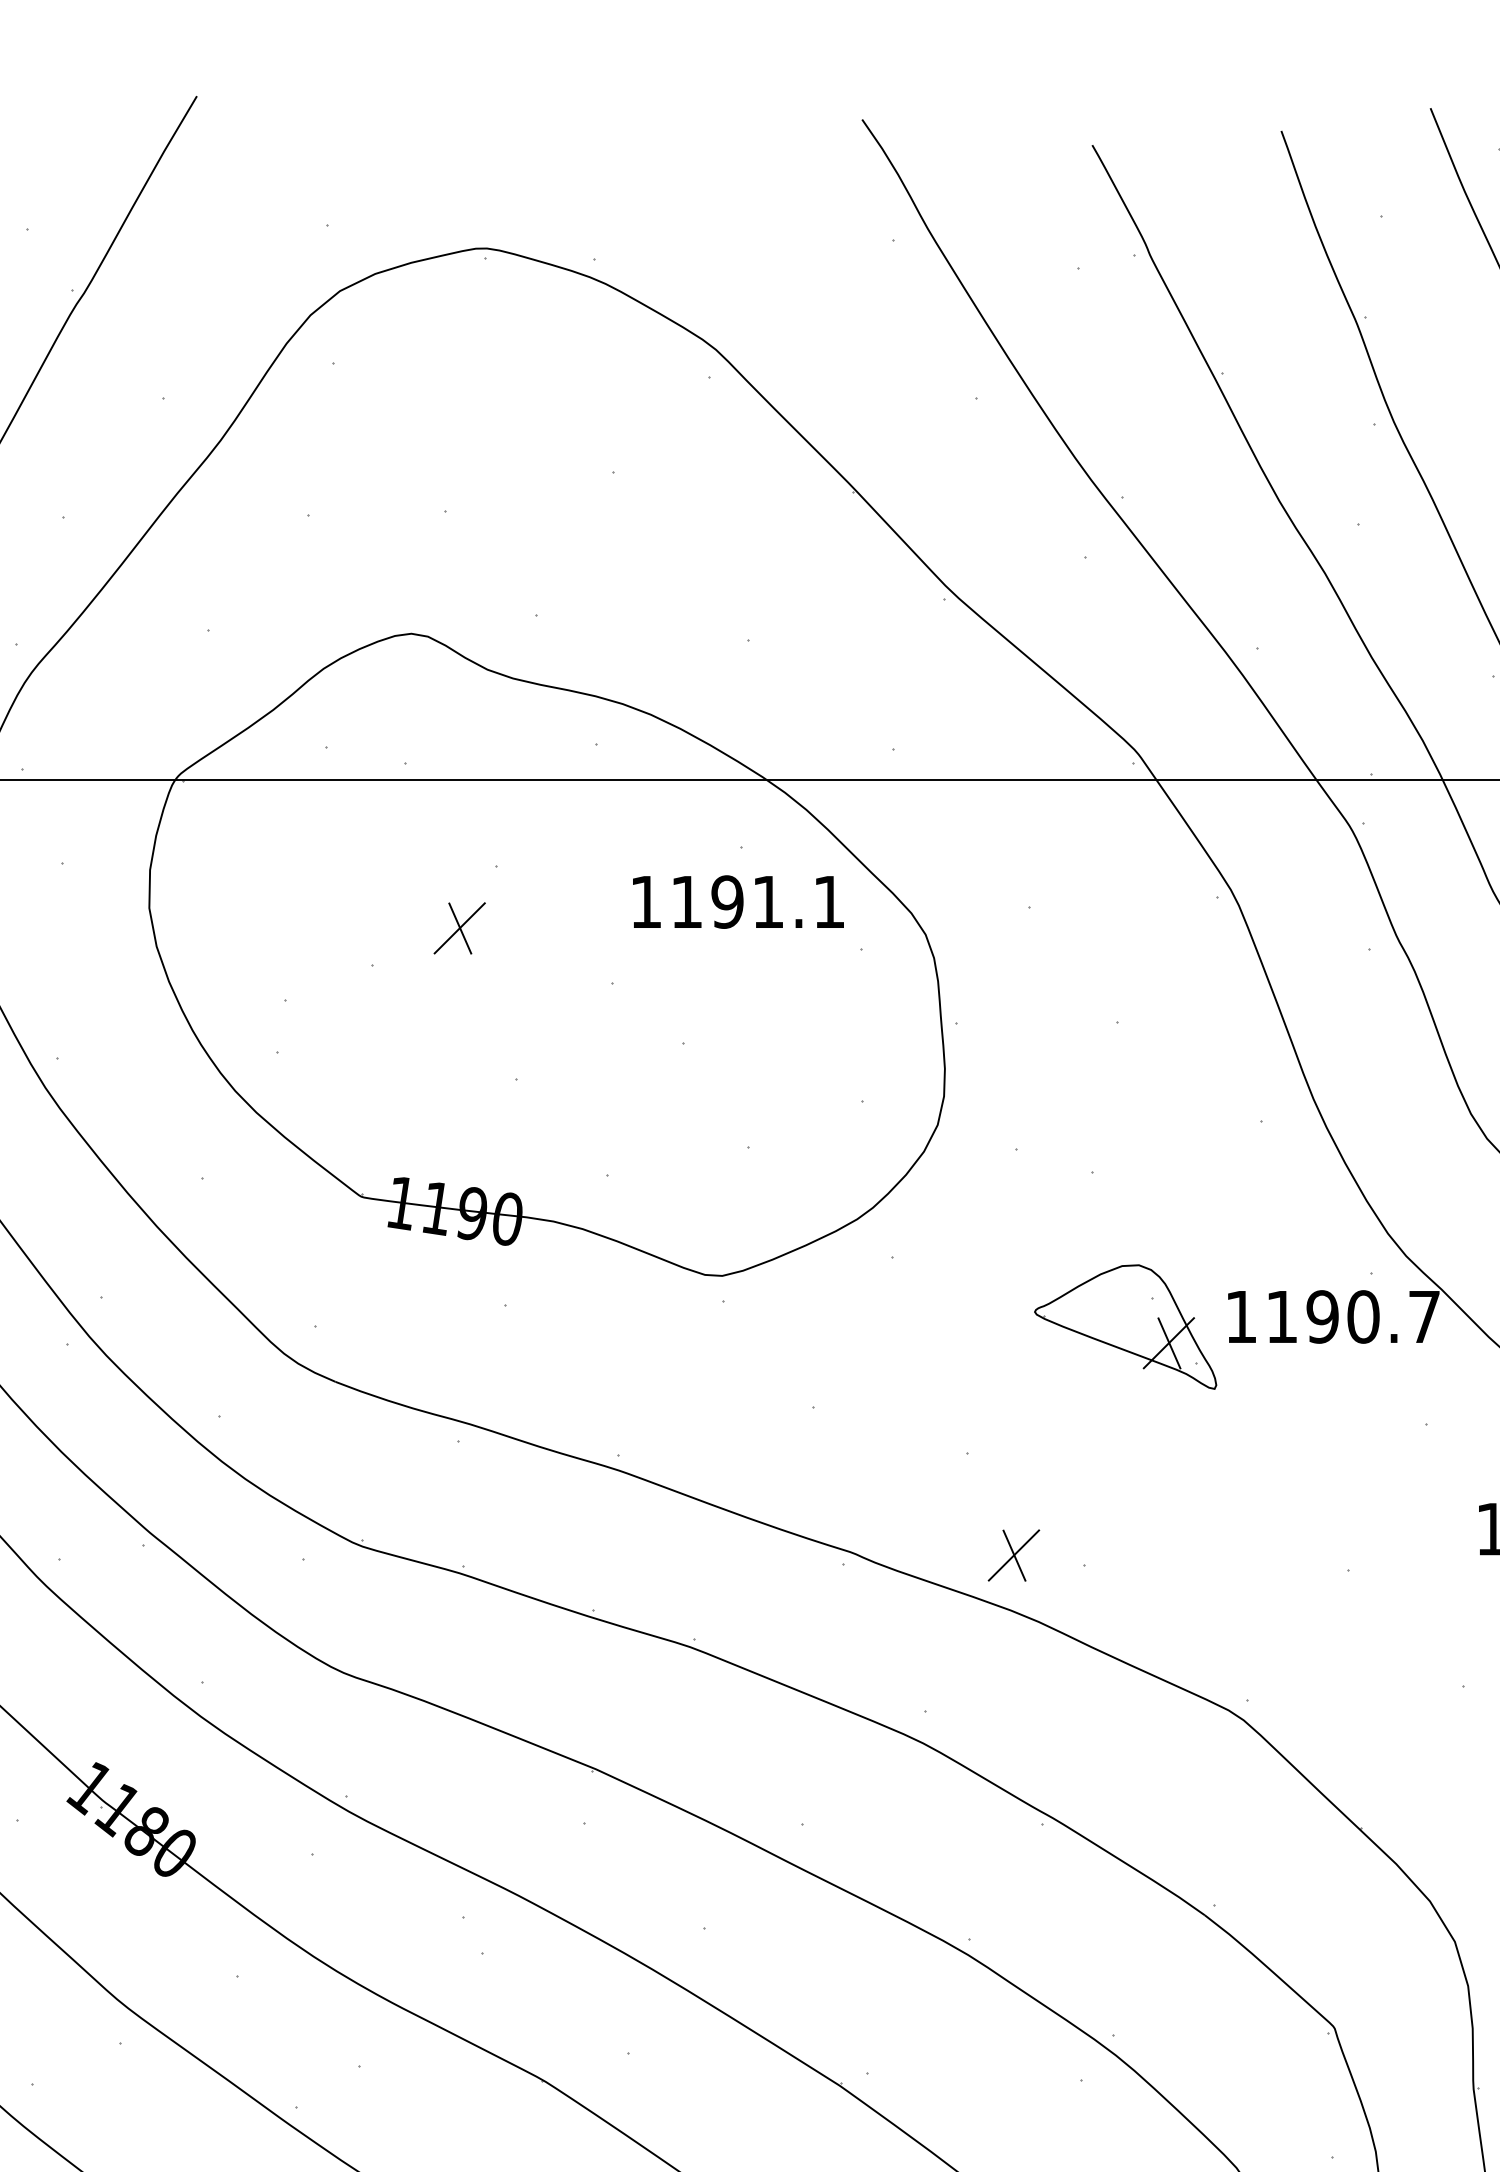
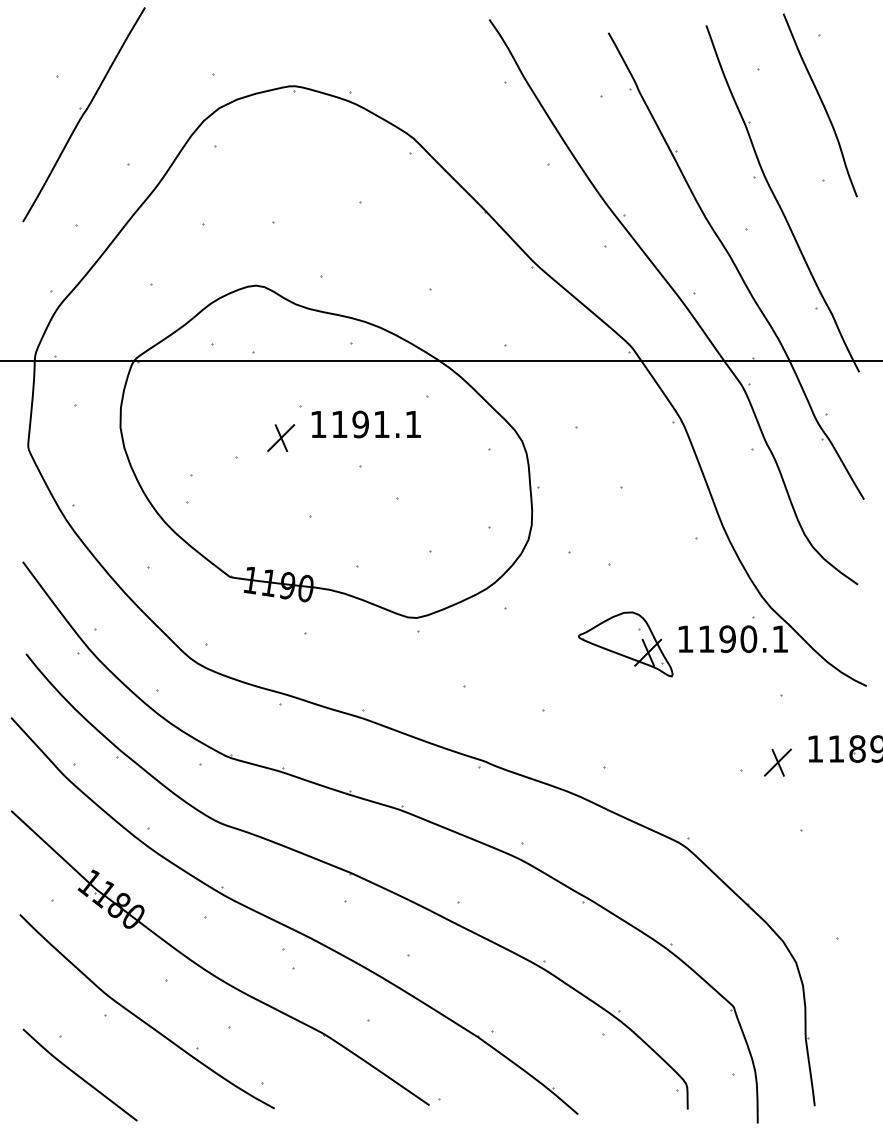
text: (736, 902) -> (365, 424), moved
text: (1424, 1315) -> (780, 638), 1190.7 -> 1190.1
part: (1013, 1555) -> (777, 762), moved

